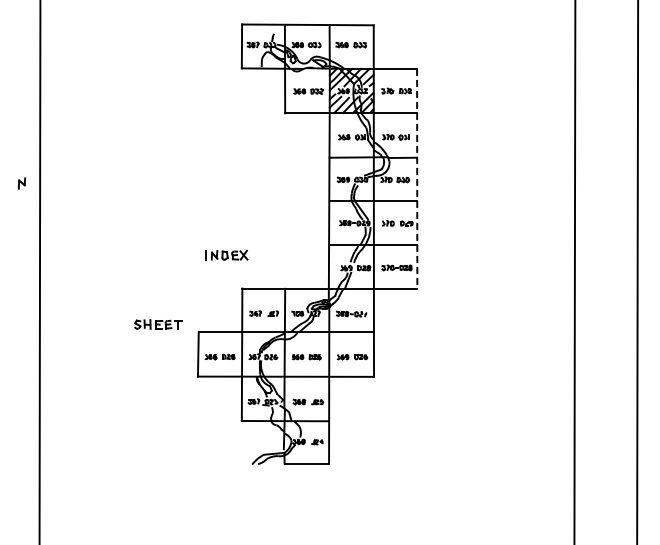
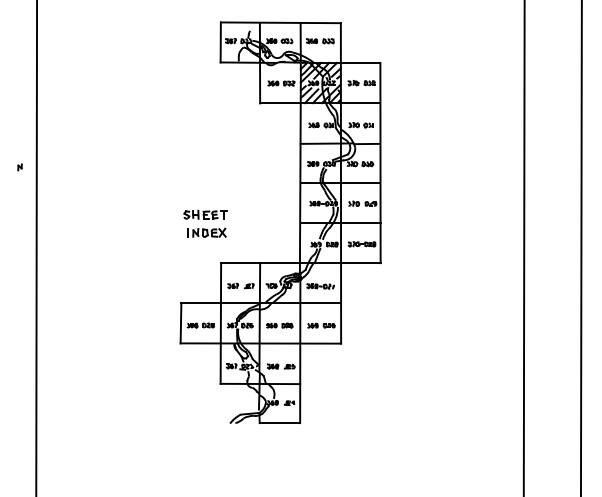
line: (417, 178) -> (380, 162), dashed -> solid
part: (21, 183) -> (19, 167), size x0.62
part: (158, 324) -> (205, 214), moved

